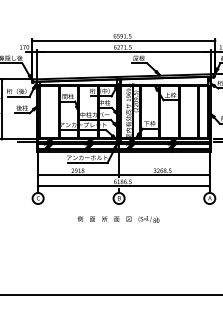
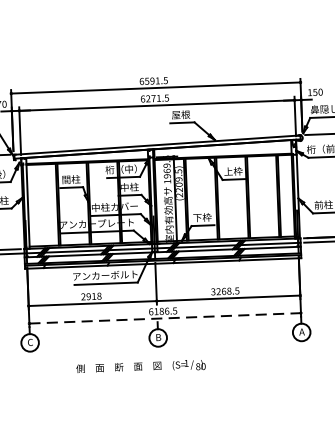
line: (123, 186) -> (164, 318), solid -> dashed
text: (118, 219) -> (140, 367), moved

